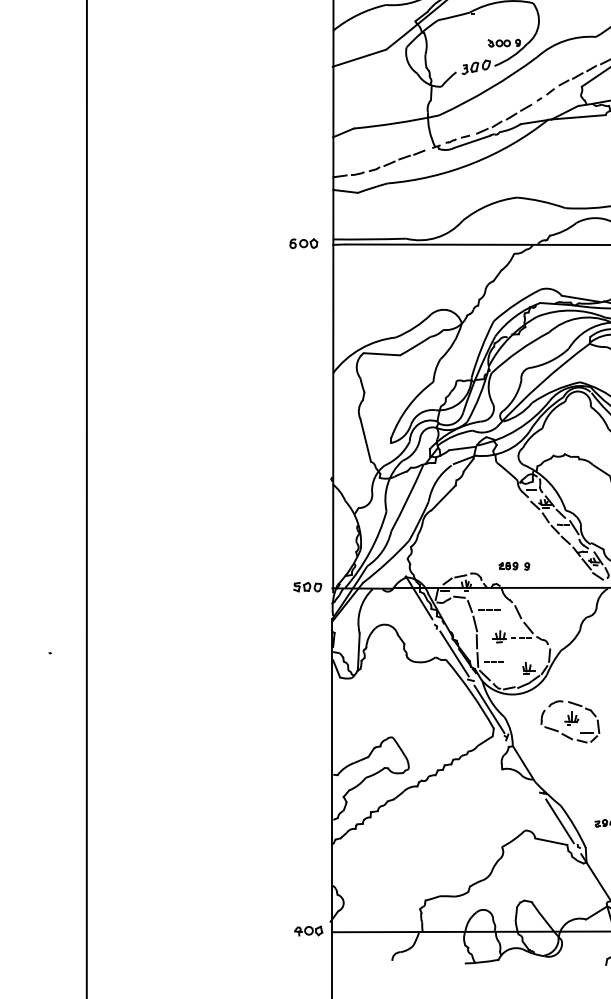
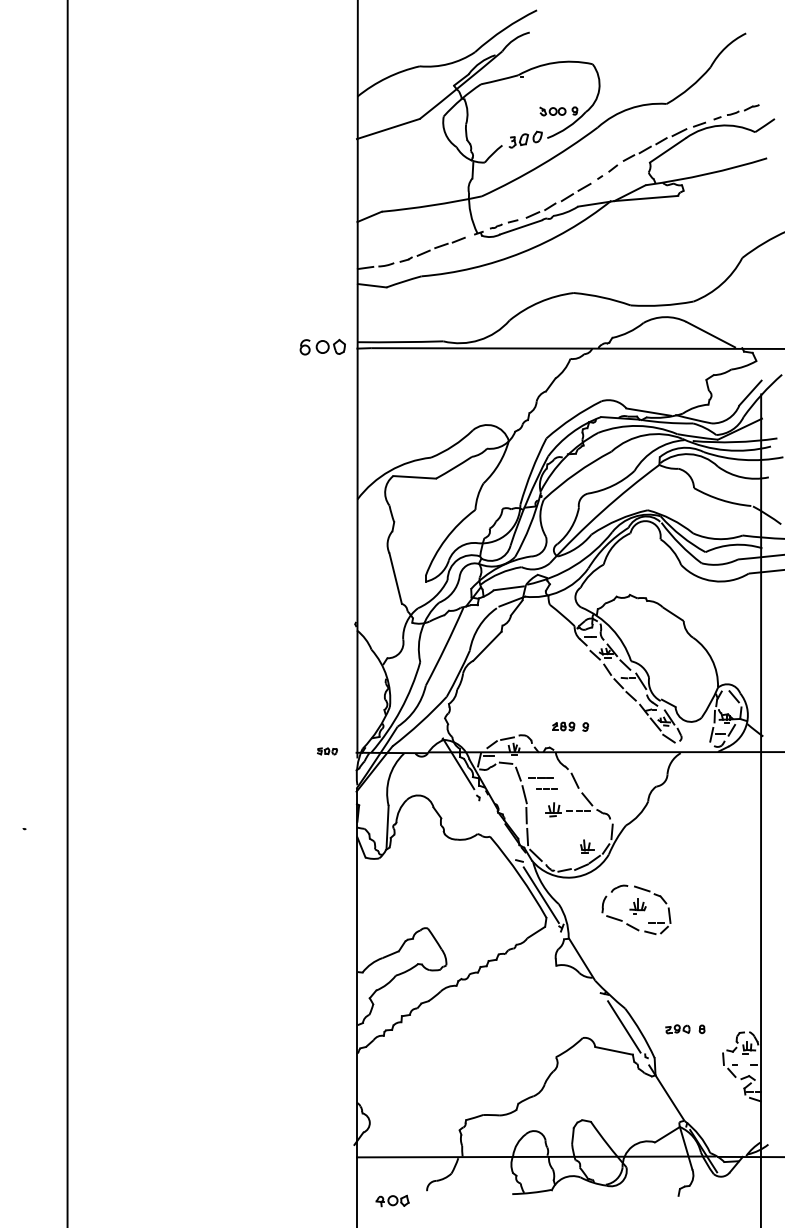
part: (303, 243) -> (322, 347), size x1.4
part: (307, 587) -> (327, 751), size x0.6
line: (453, 653) -> (499, 829), removed
line: (493, 661) -> (546, 788), moved
part: (308, 930) -> (392, 1200), moved

